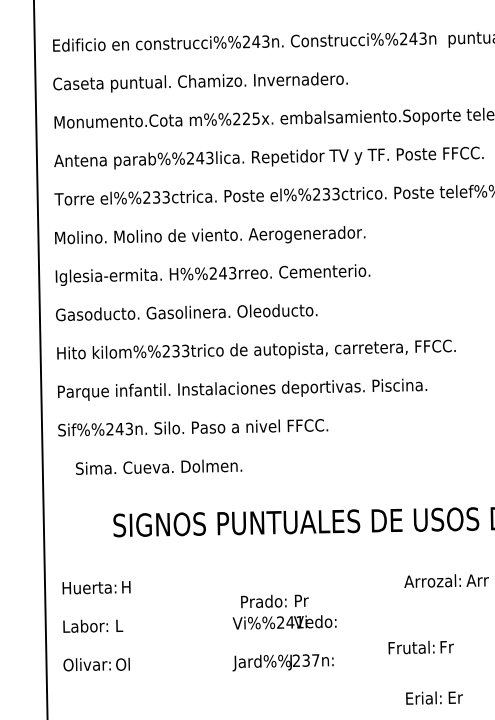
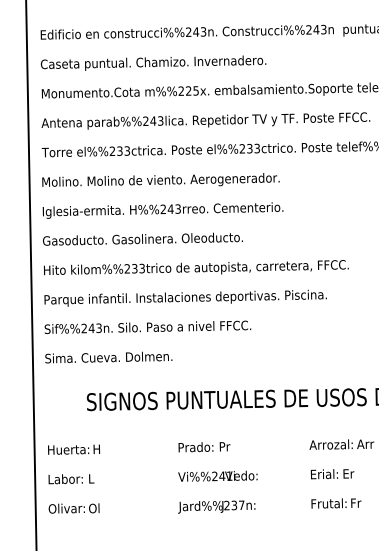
text: (158, 467) -> (108, 357), moved
text: (274, 601) -> (204, 447), moved
text: (421, 647) -> (336, 503), moved
text: (434, 698) -> (332, 474), moved

